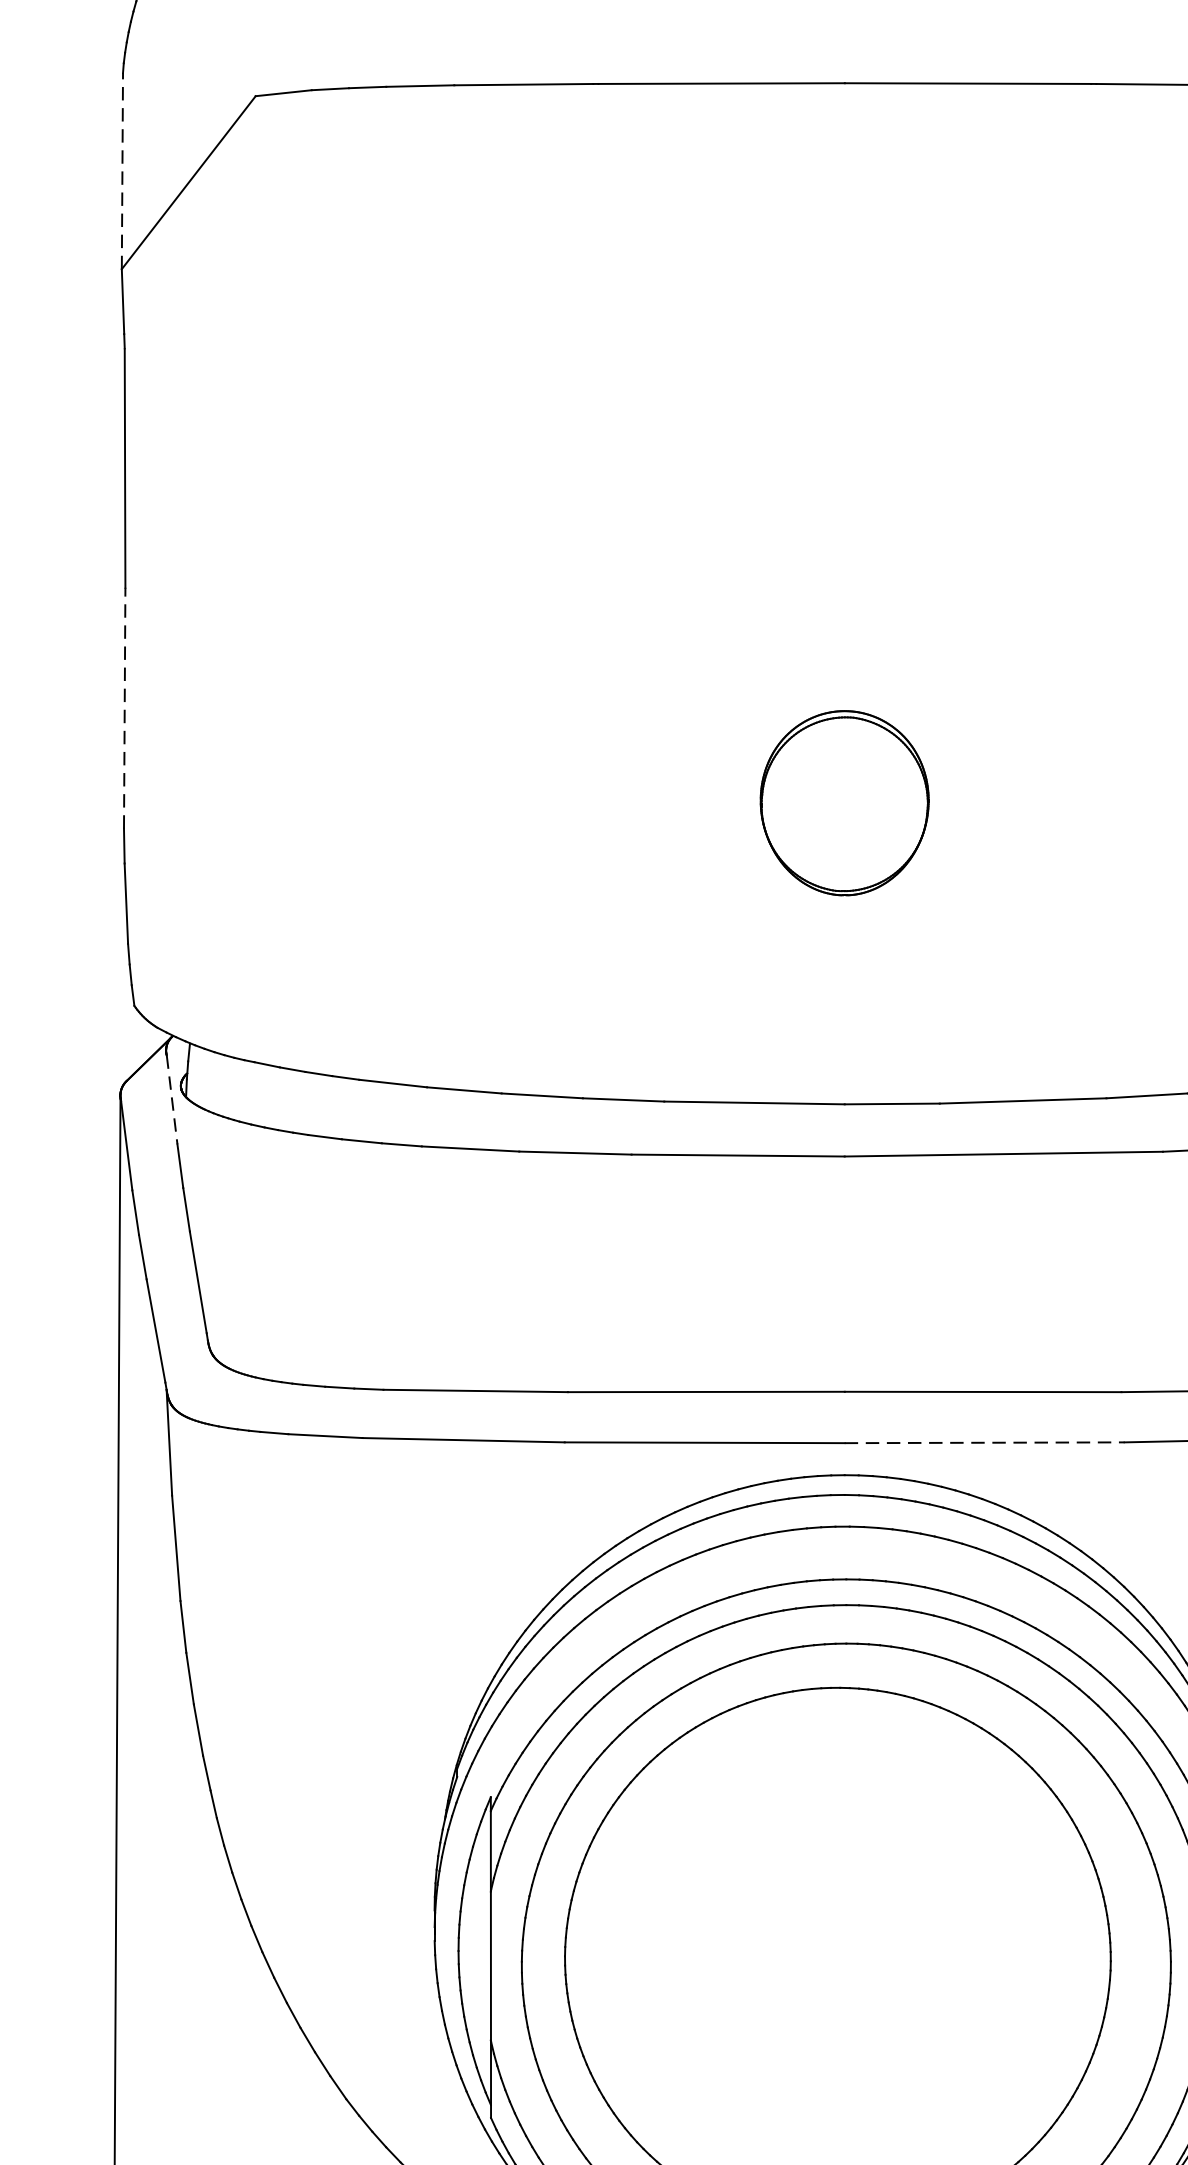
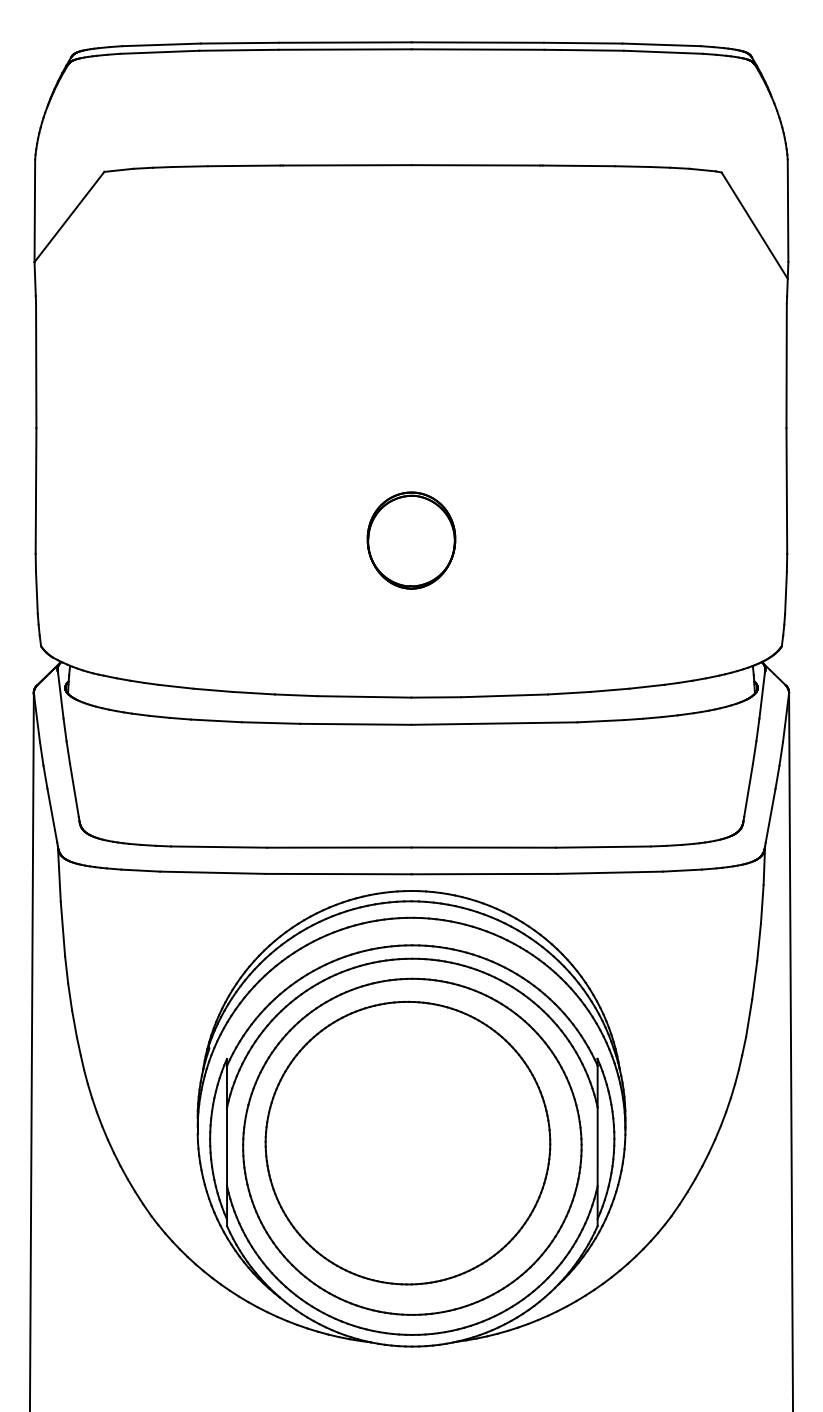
line: (121, 170) -> (34, 210), dashed -> solid
line: (125, 709) -> (36, 491), dashed -> solid
line: (171, 1100) -> (60, 695), dashed -> solid
line: (984, 1443) -> (484, 874), dashed -> solid

